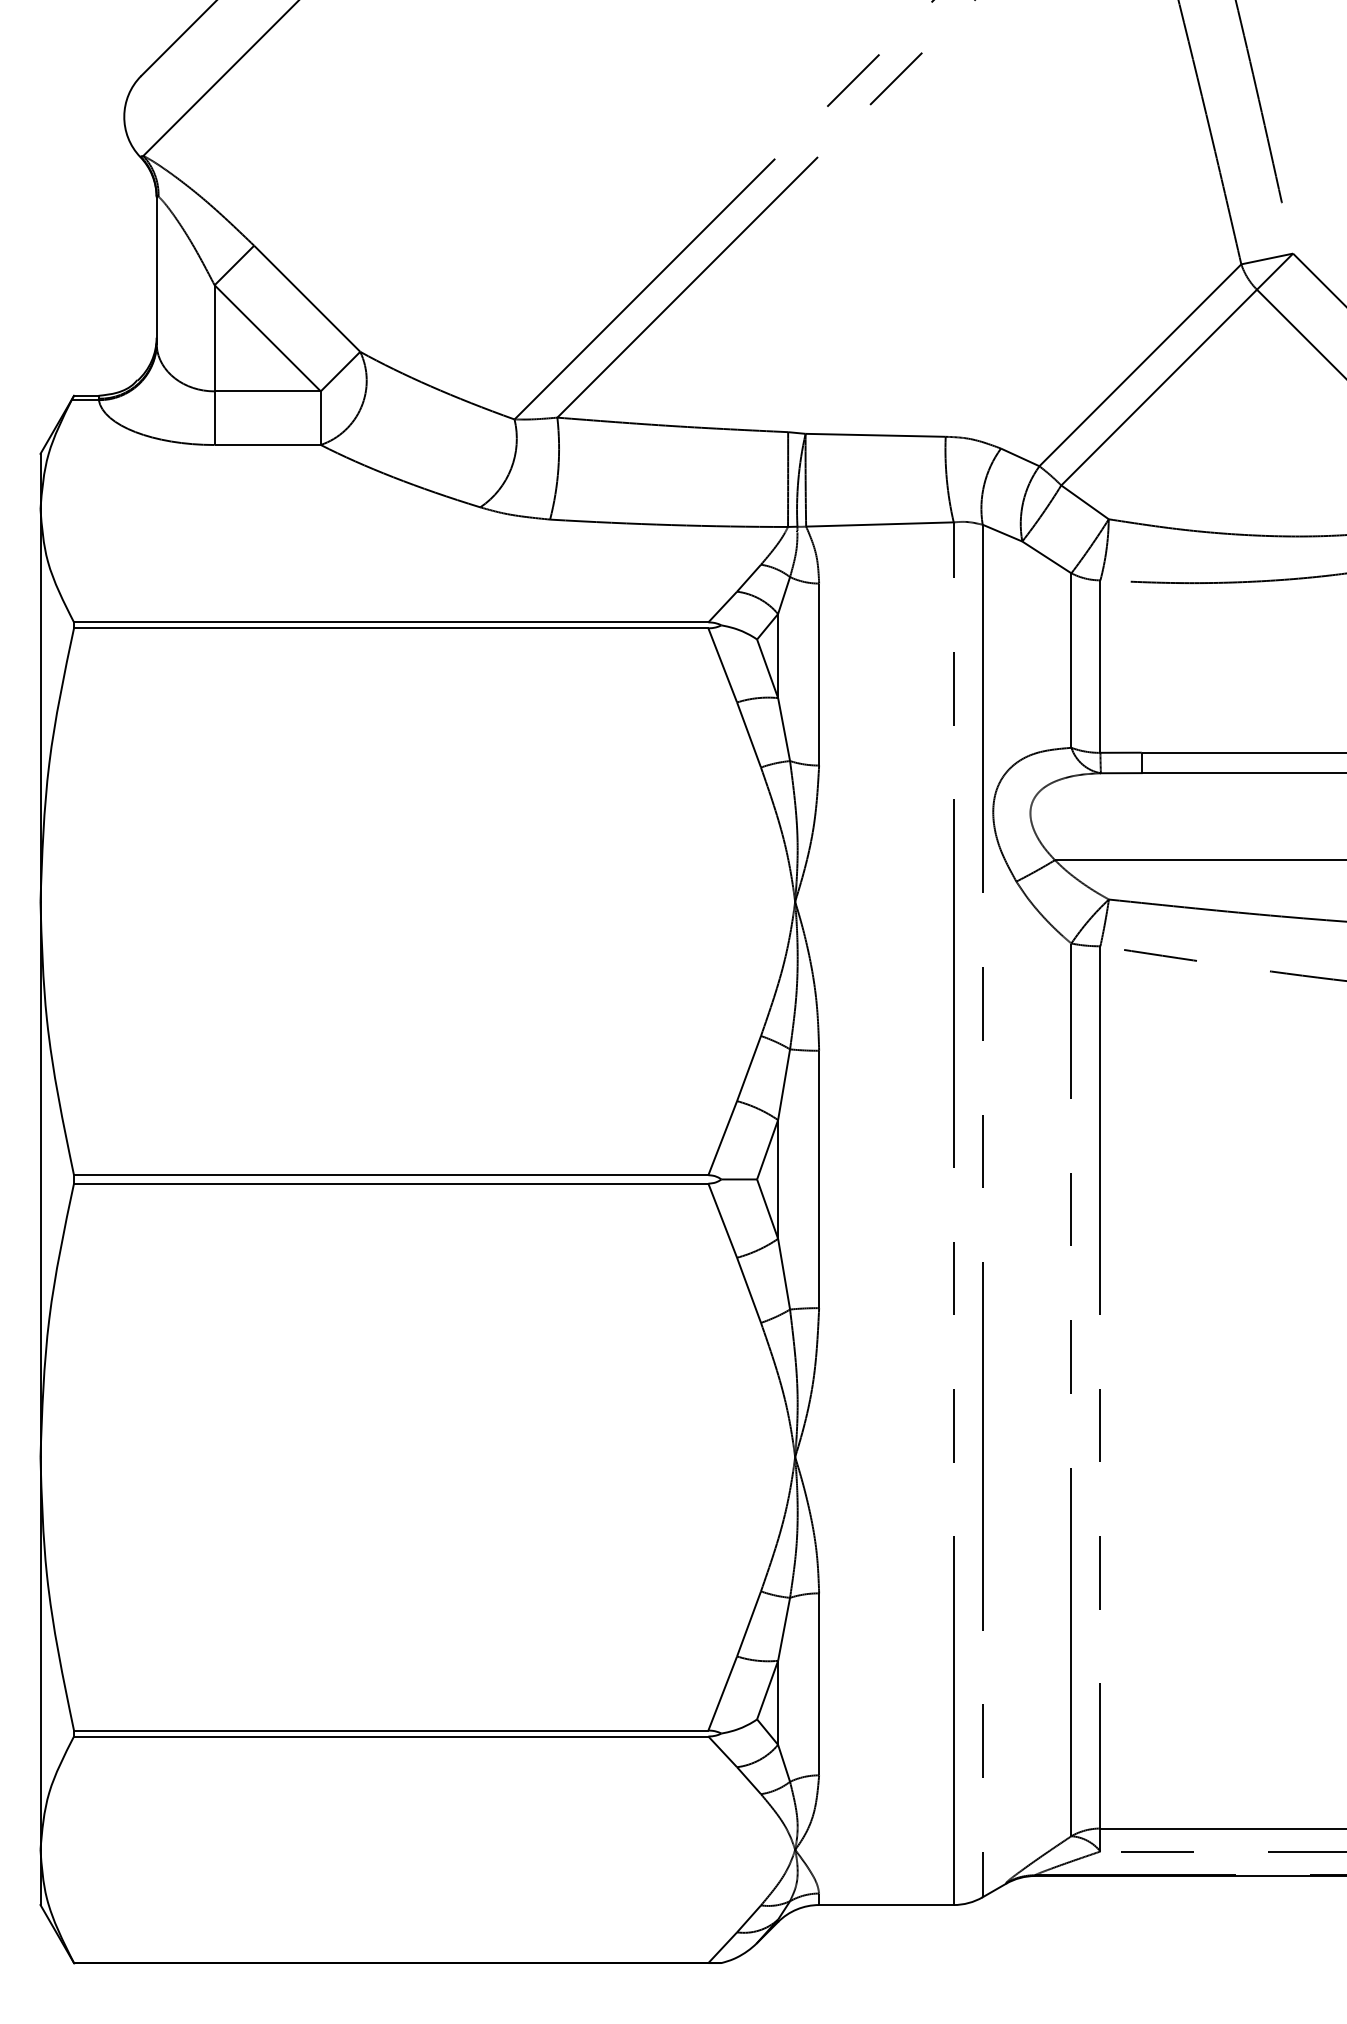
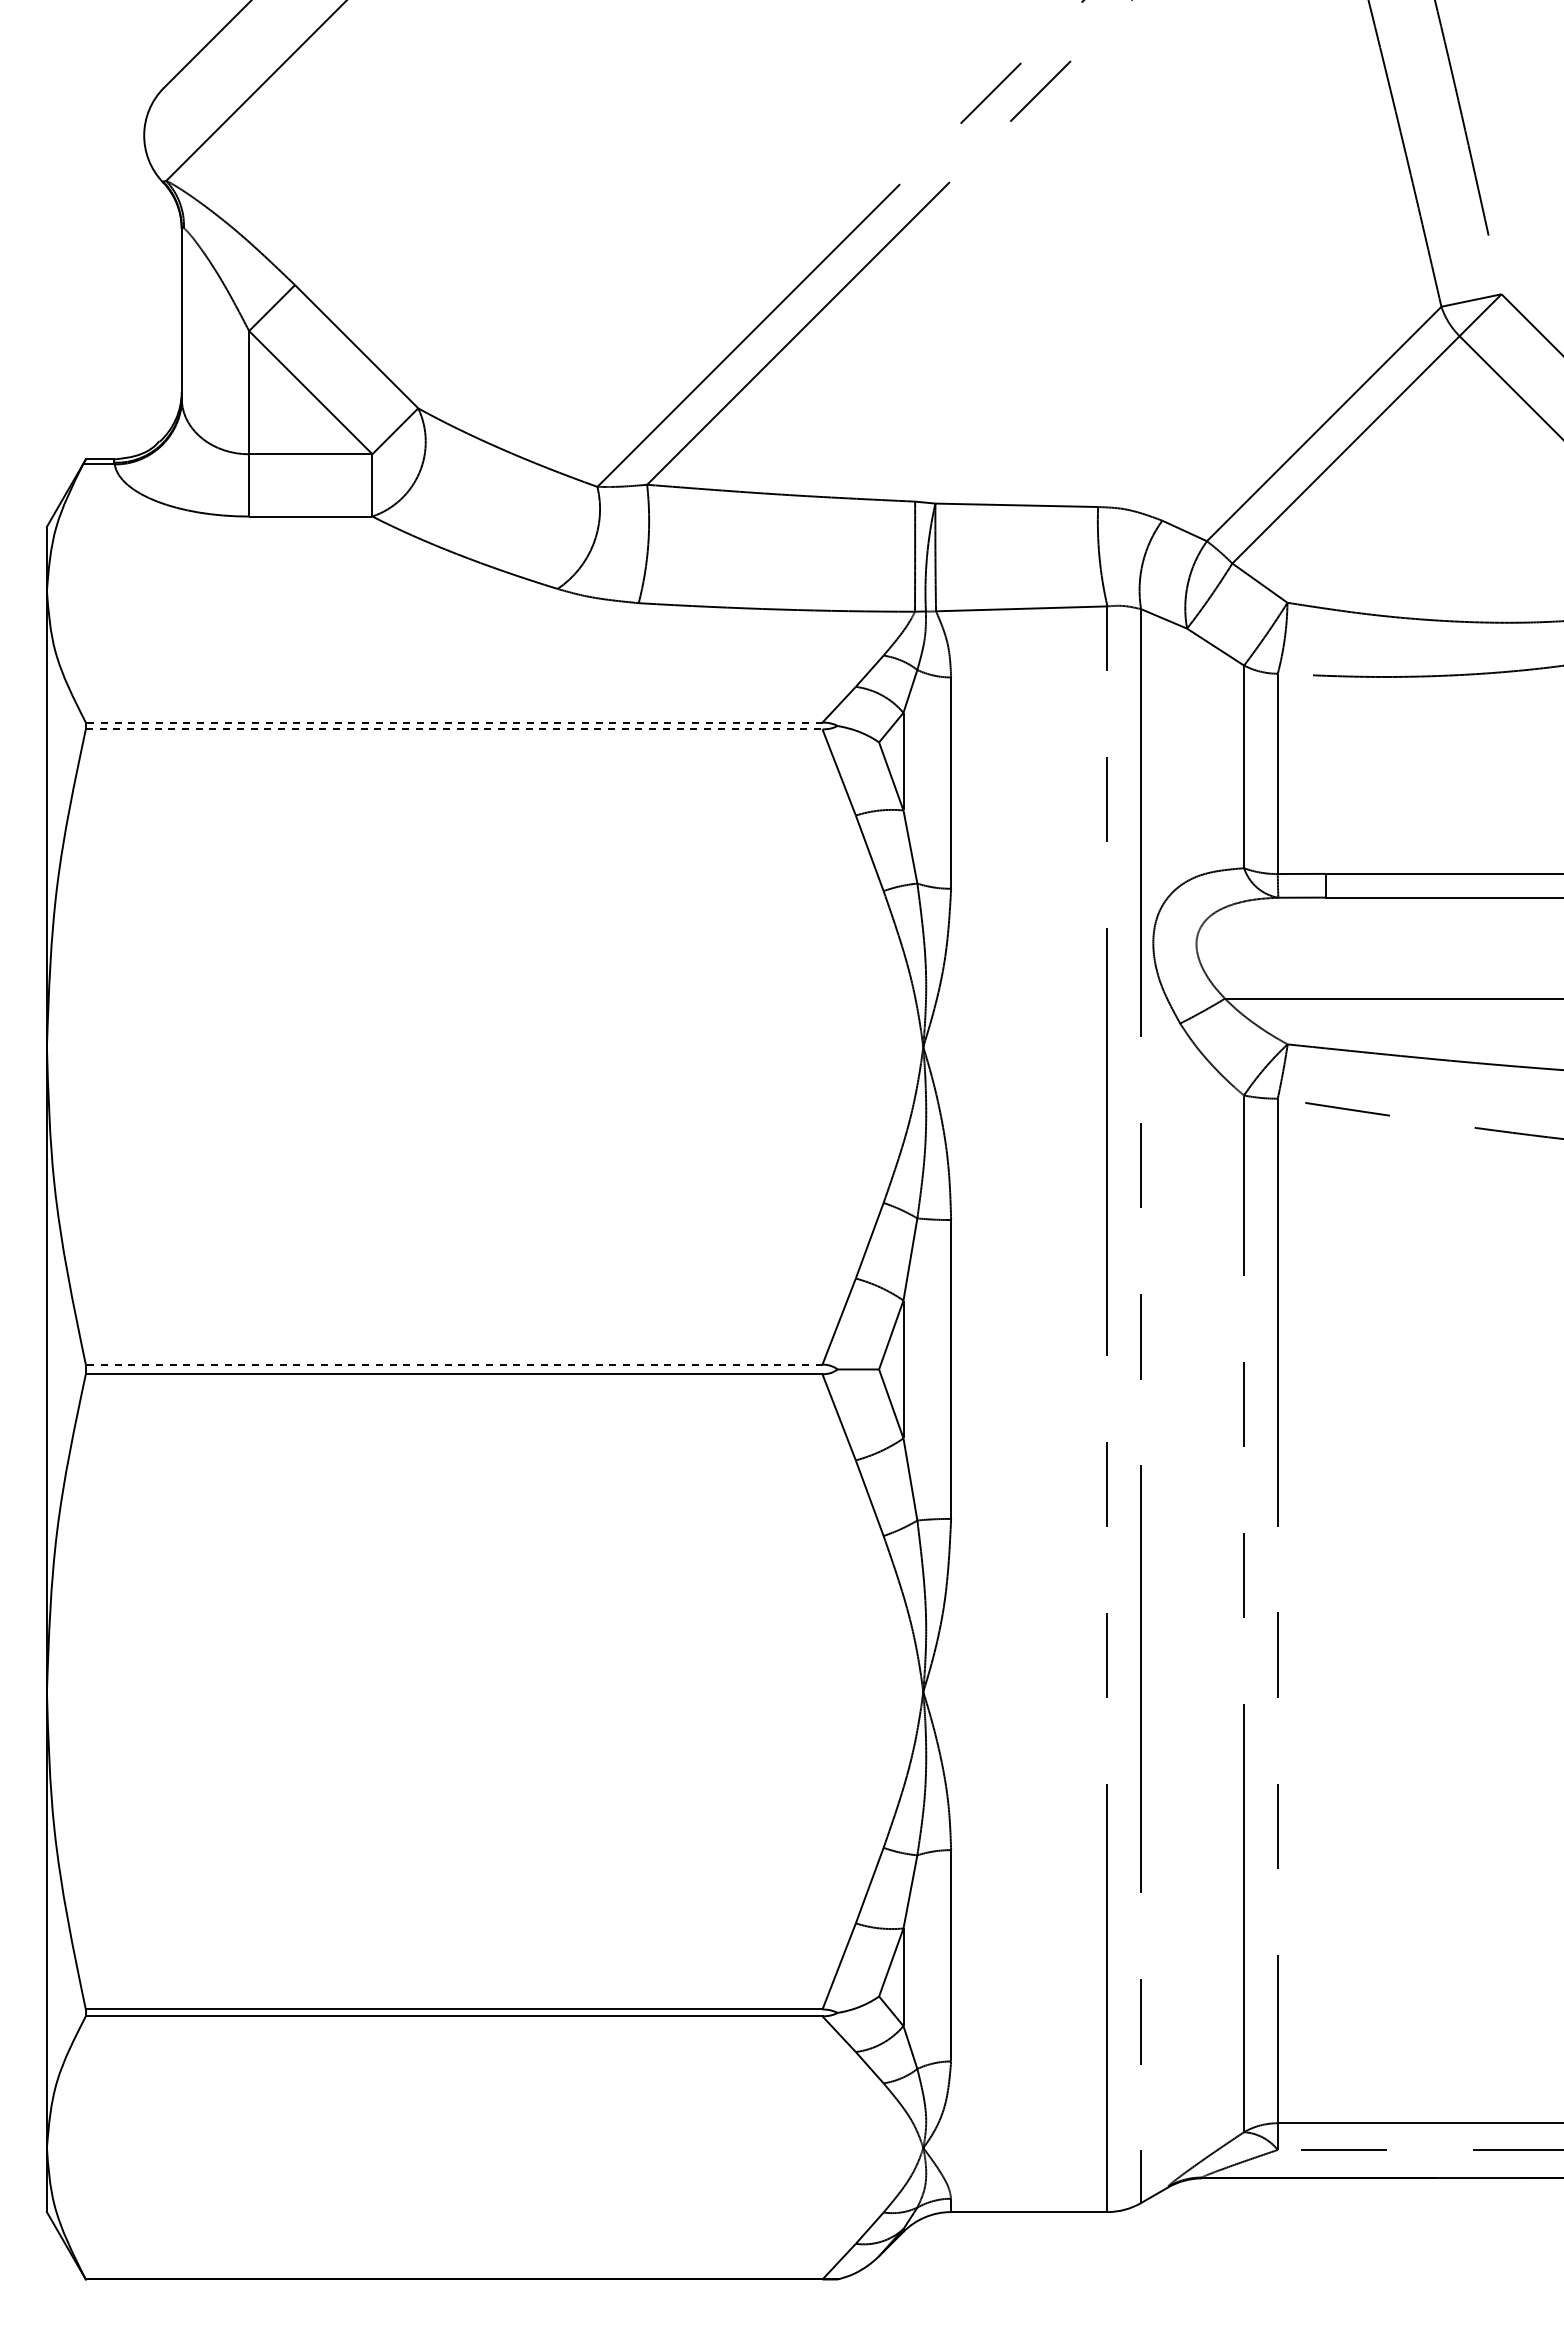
line: (390, 622) -> (453, 722), solid -> dashed
line: (391, 628) -> (454, 729), solid -> dashed
line: (390, 1175) -> (453, 1364), solid -> dashed

